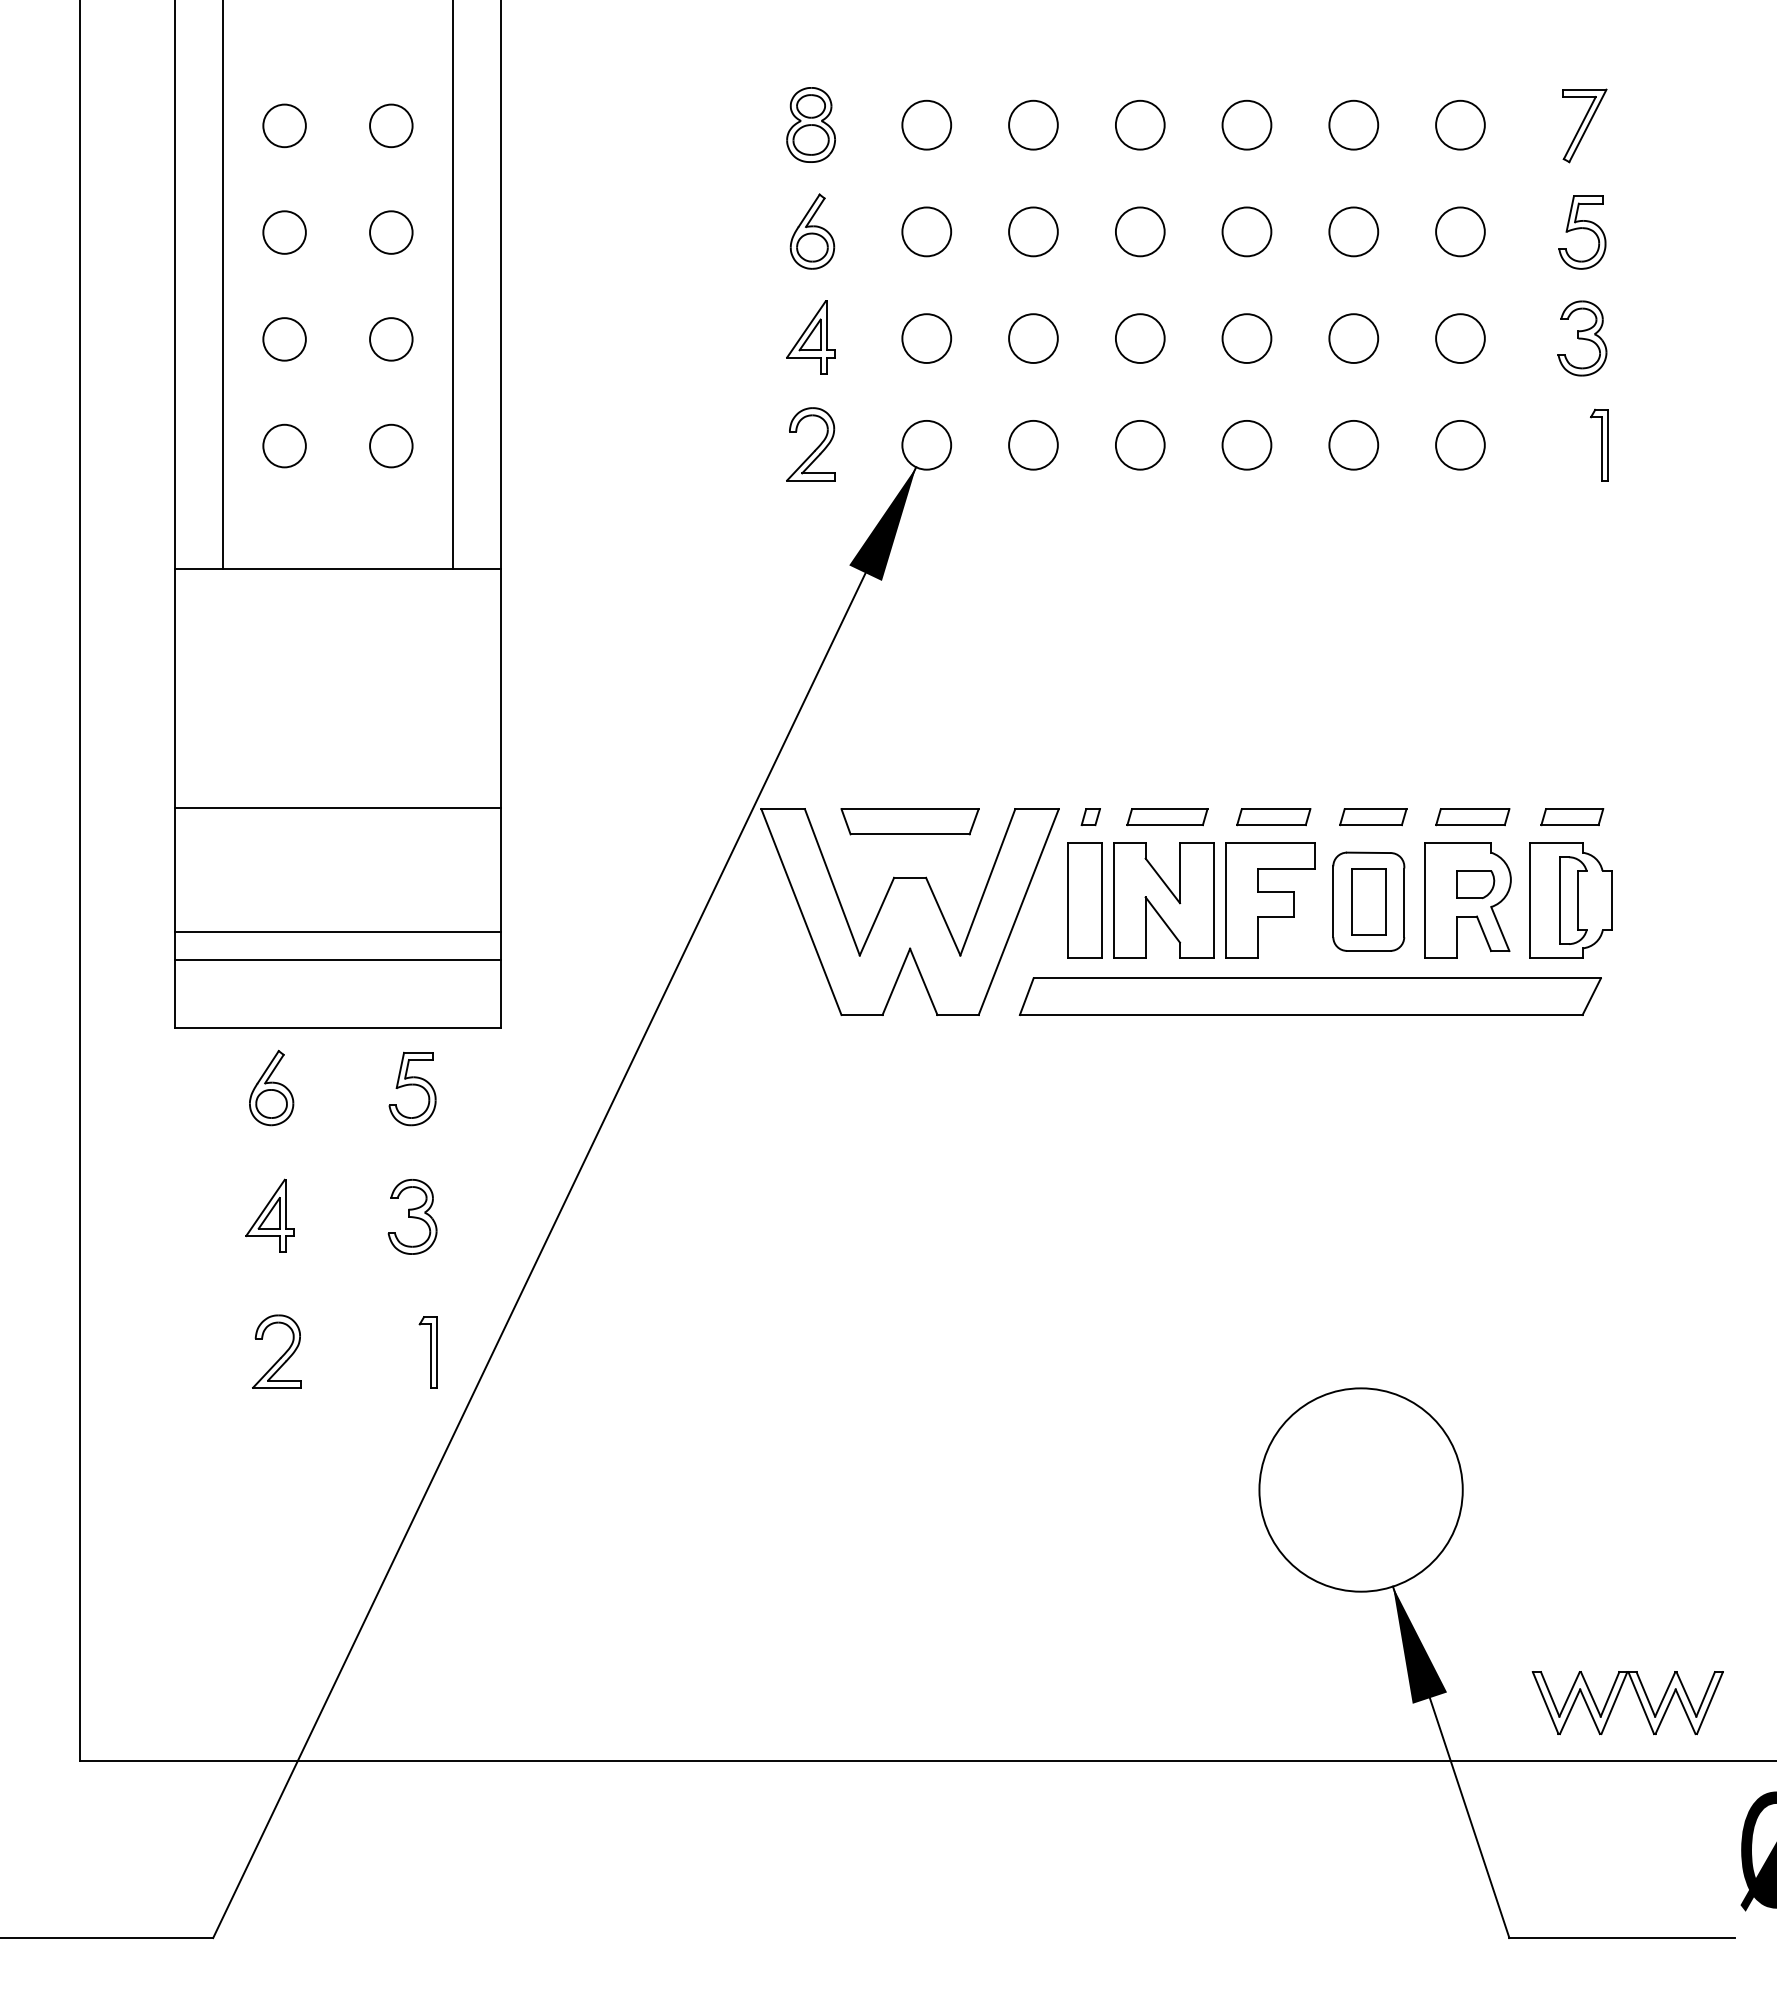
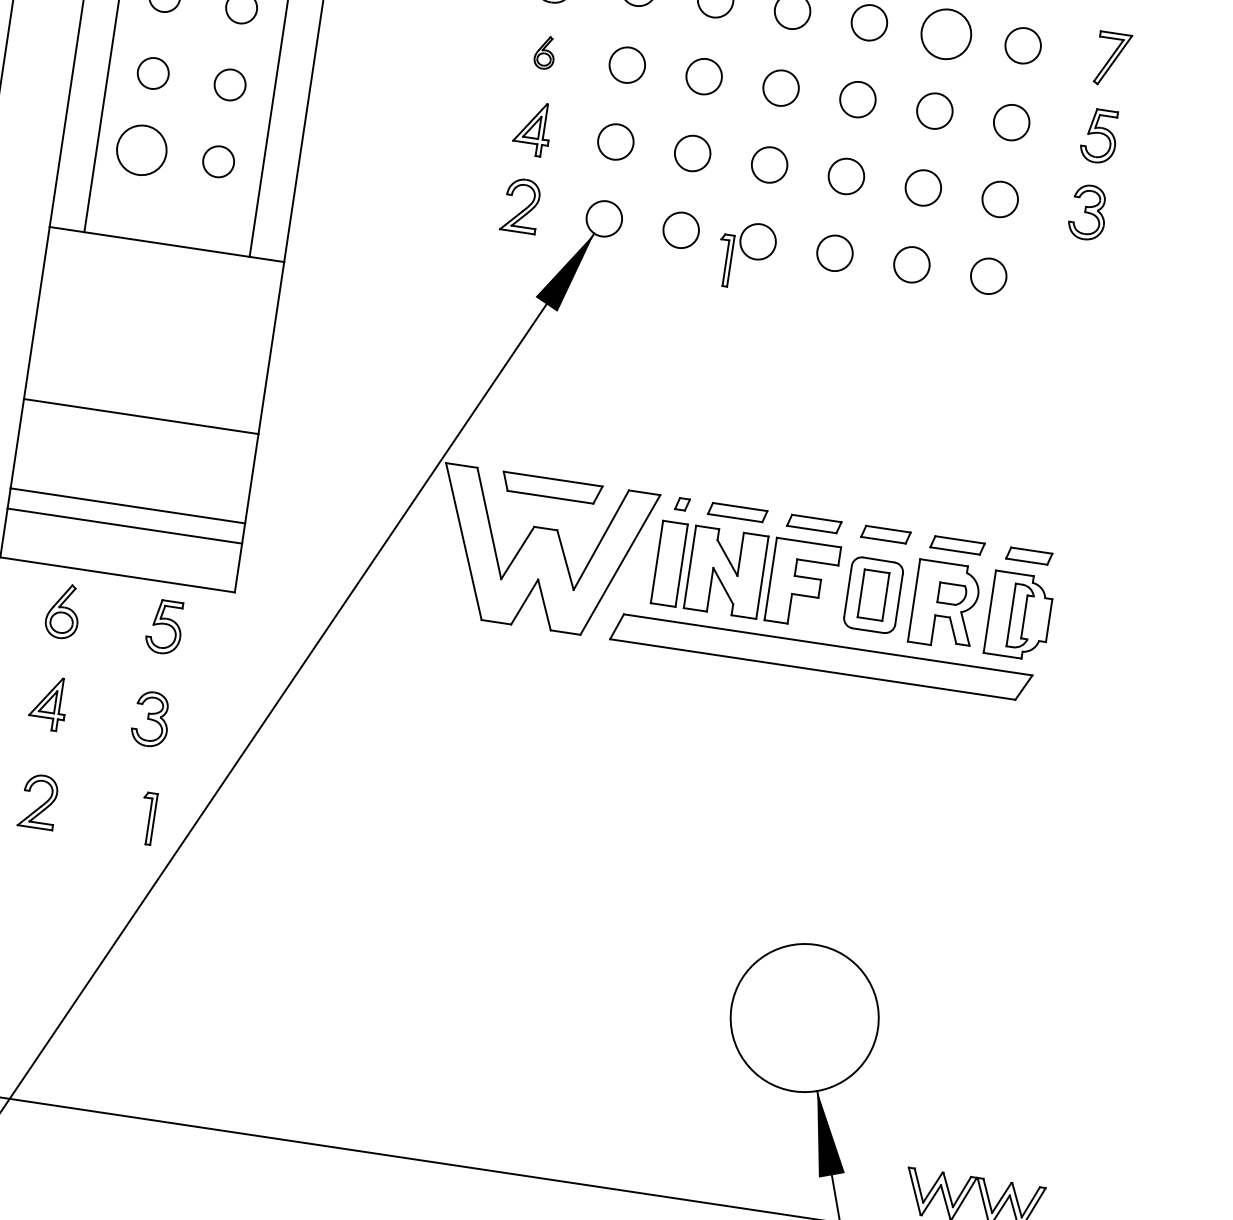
circle: (1353, 124) -> (946, 33), size x1.4
part: (812, 231) -> (545, 52), size x0.6
circle: (284, 445) -> (141, 149), size x1.6
part: (1599, 445) -> (724, 260), moved

